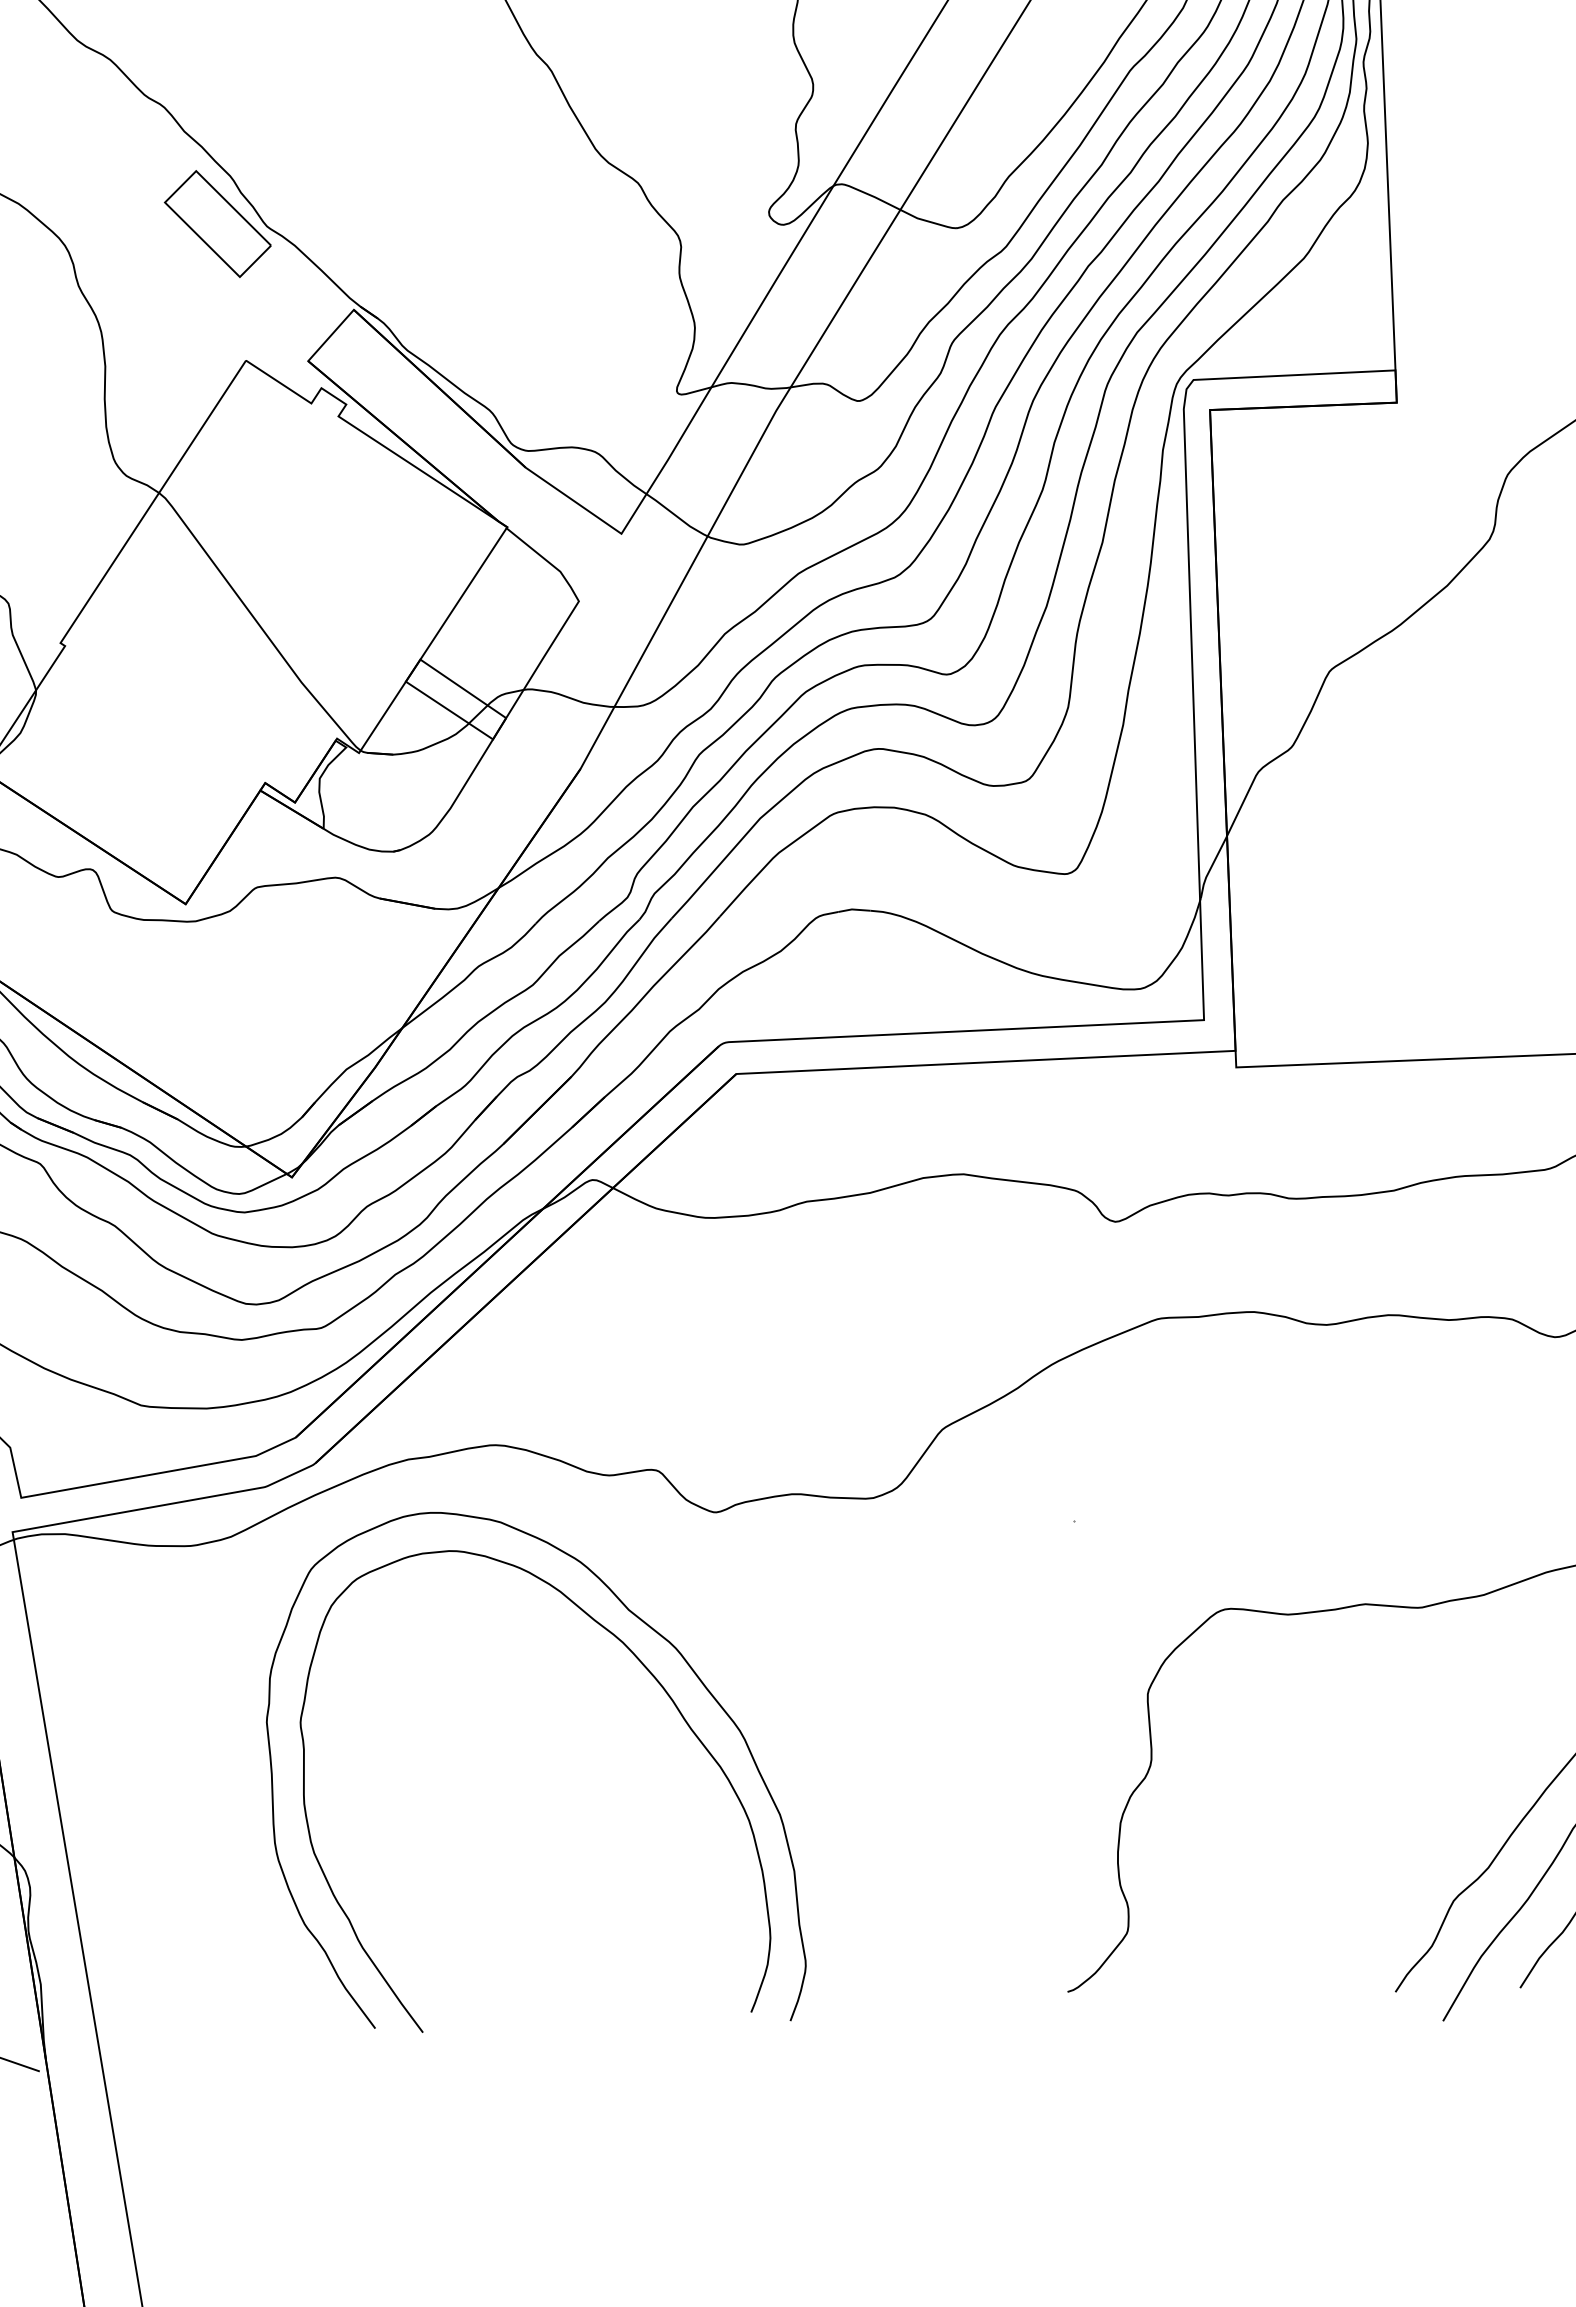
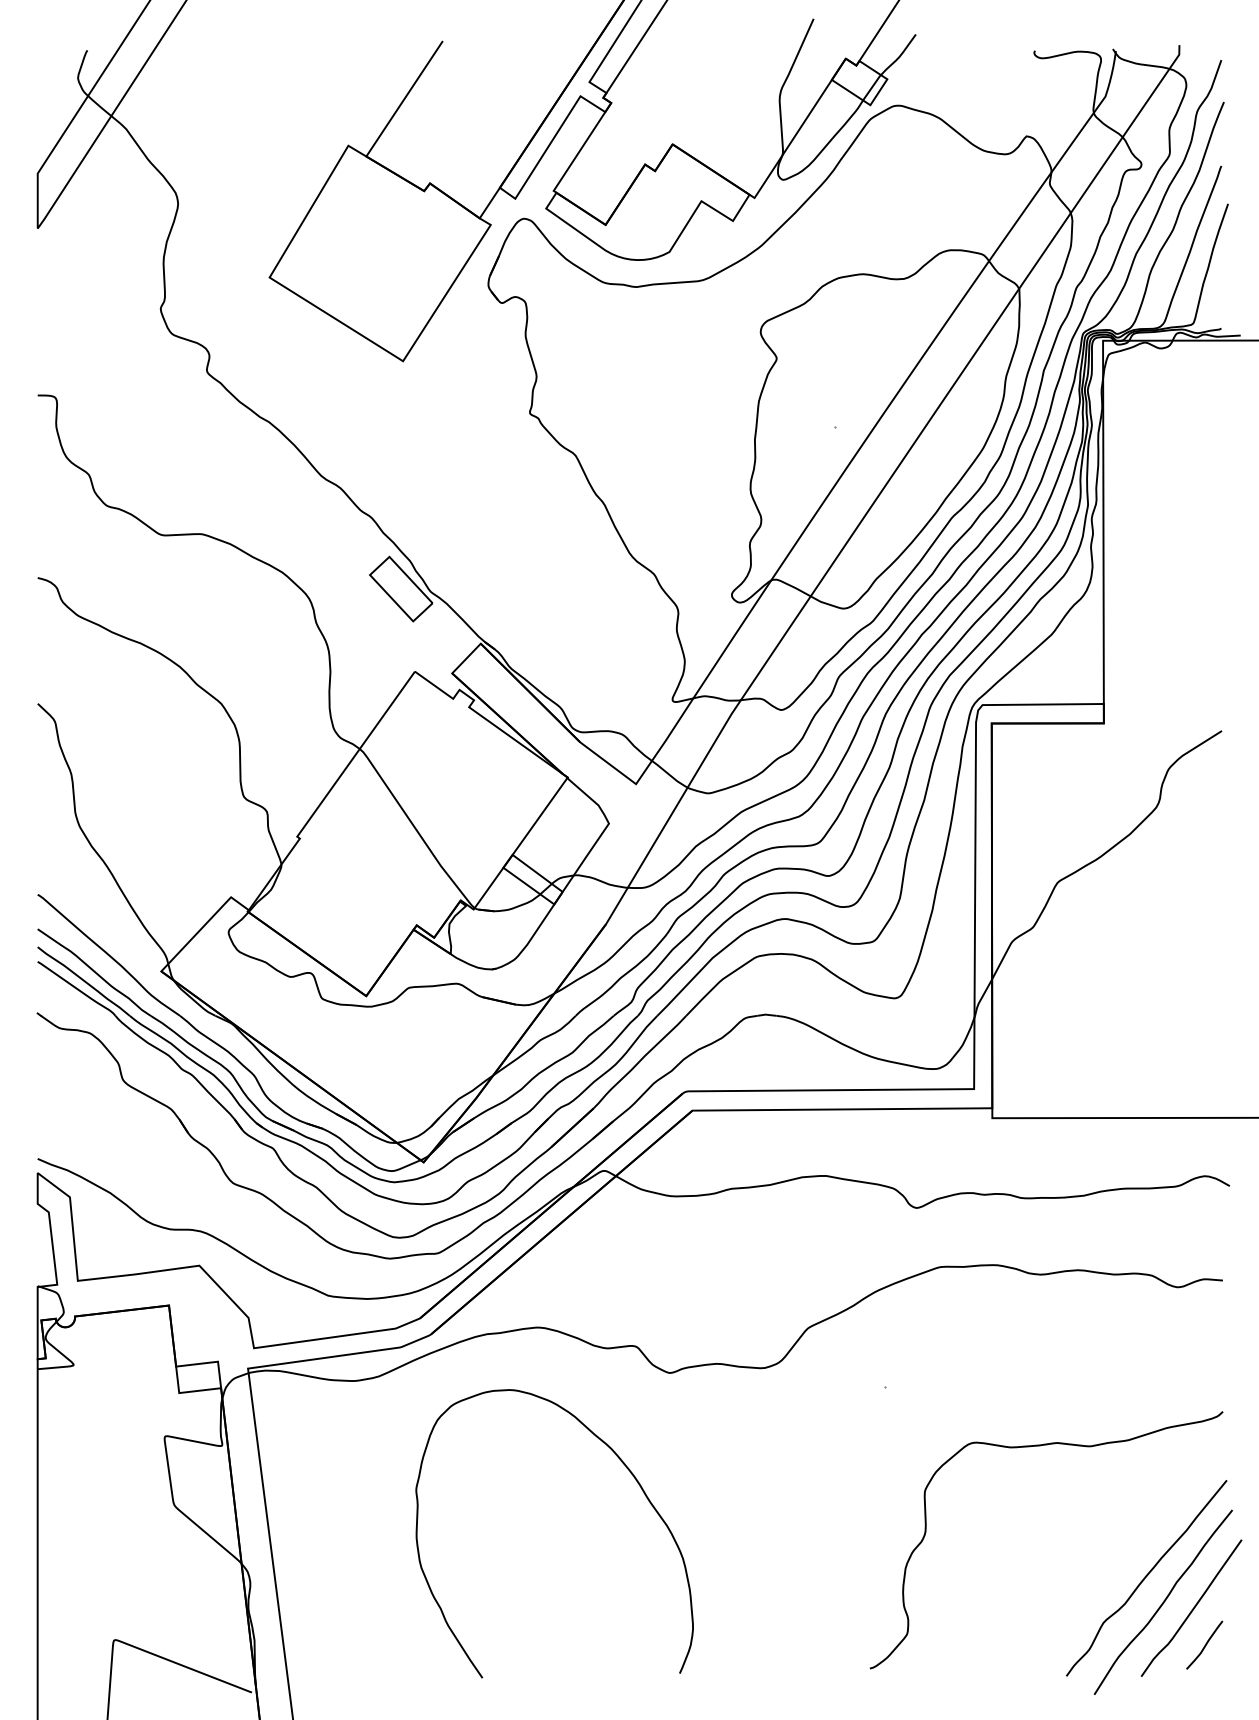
curve: (645, 1626) -> (625, 1439), removed

